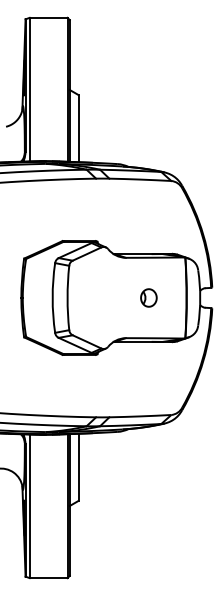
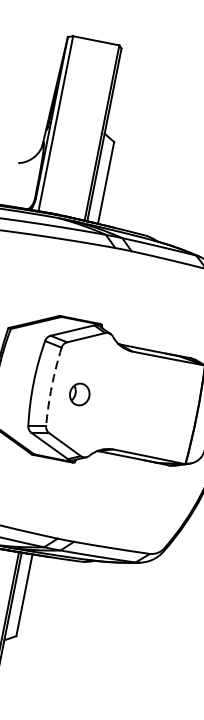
part: (148, 297) -> (79, 393), moved
arc: (67, 298) -> (51, 387), solid -> dashed

